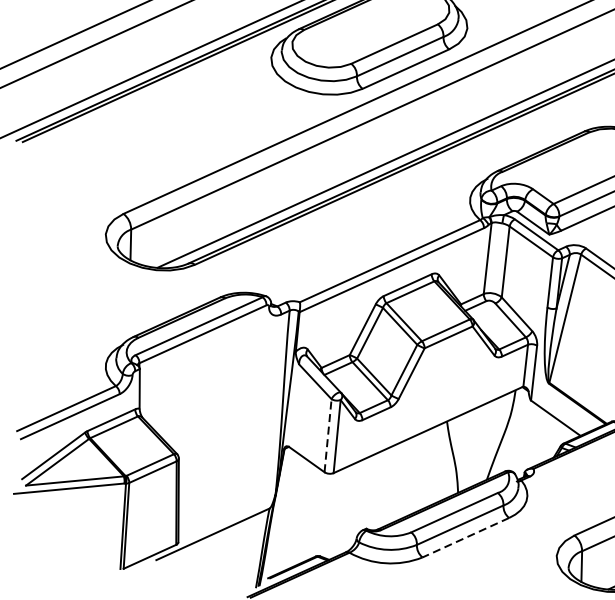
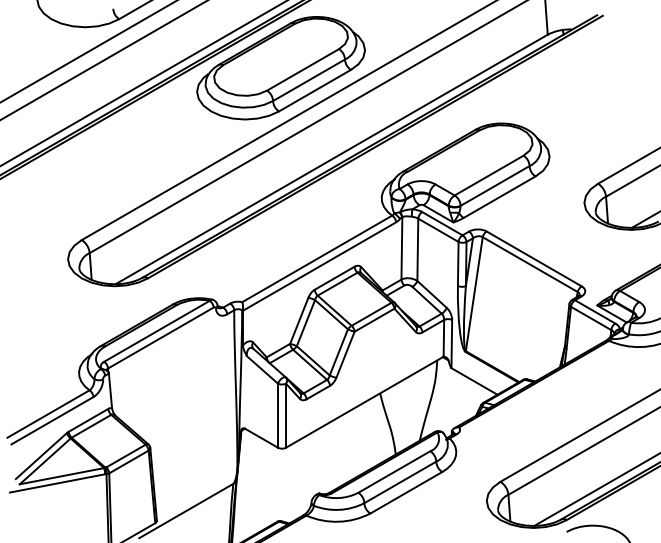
line: (328, 435) -> (278, 415), dashed -> solid
line: (466, 537) -> (406, 492), dashed -> solid

